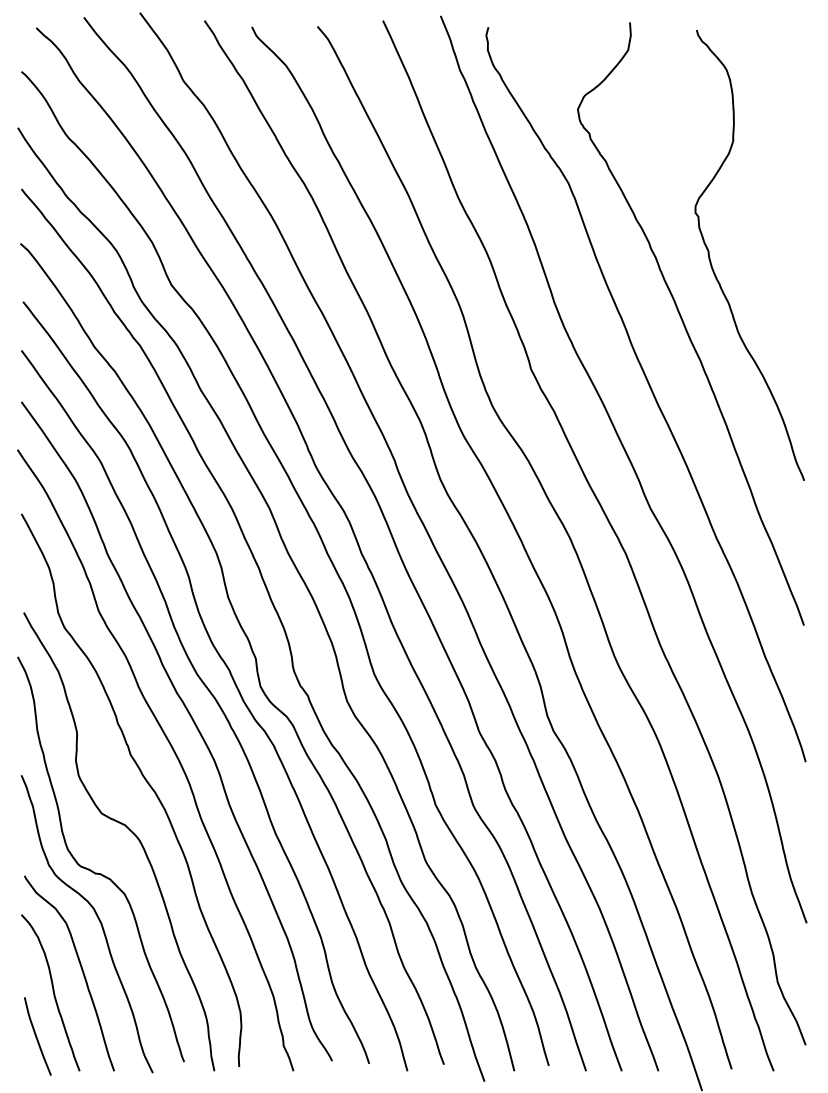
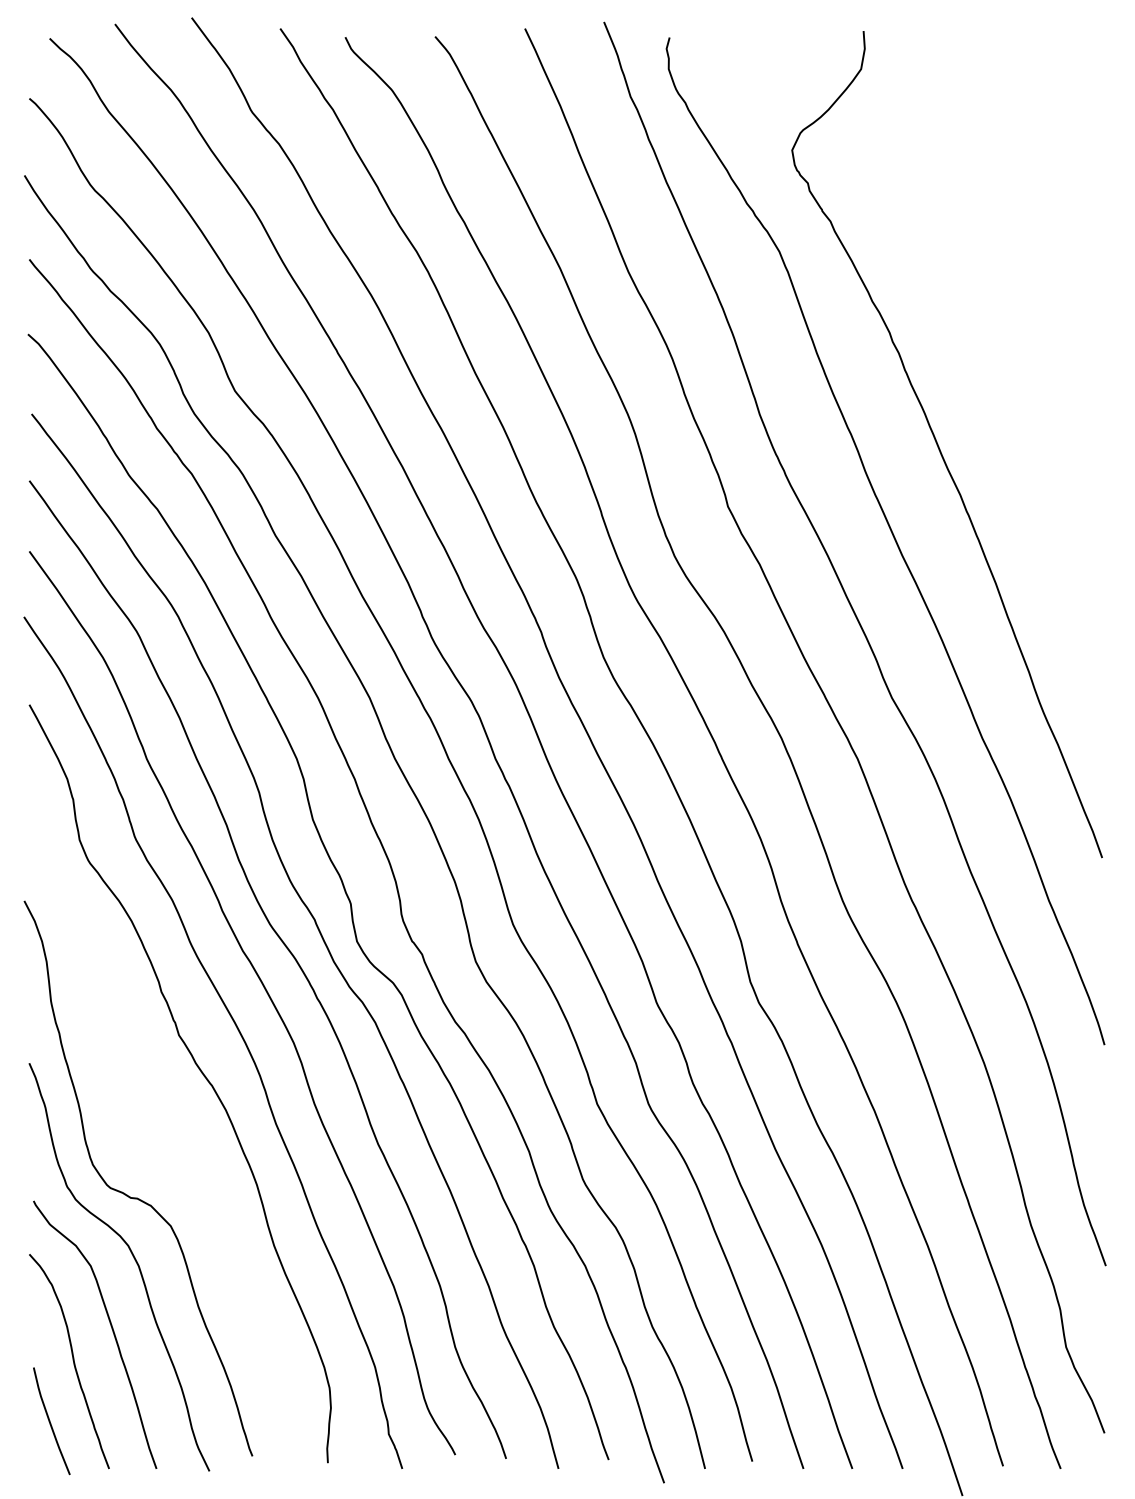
curve: (713, 267) -> (977, 367), removed
curve: (129, 830) -> (177, 1138), removed

